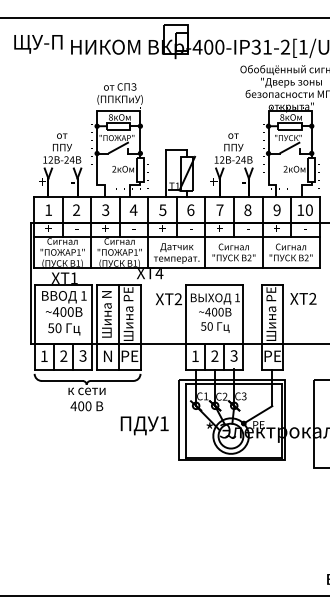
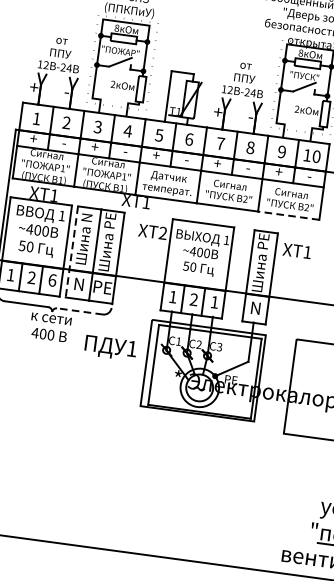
line: (291, 267) -> (289, 215), solid -> dashed
text: (159, 274) -> (146, 204), XT4 -> XT1
text: (312, 298) -> (307, 251), XT2 -> XT1
line: (97, 328) -> (71, 252), solid -> dashed
text: (82, 355) -> (51, 279), 3 -> 6
text: (233, 355) -> (214, 301), 3 -> 1
text: (272, 355) -> (255, 307), РЕ -> N
line: (111, 380) -> (79, 310), solid -> dashed
text: (144, 425) -> (110, 347), moved

